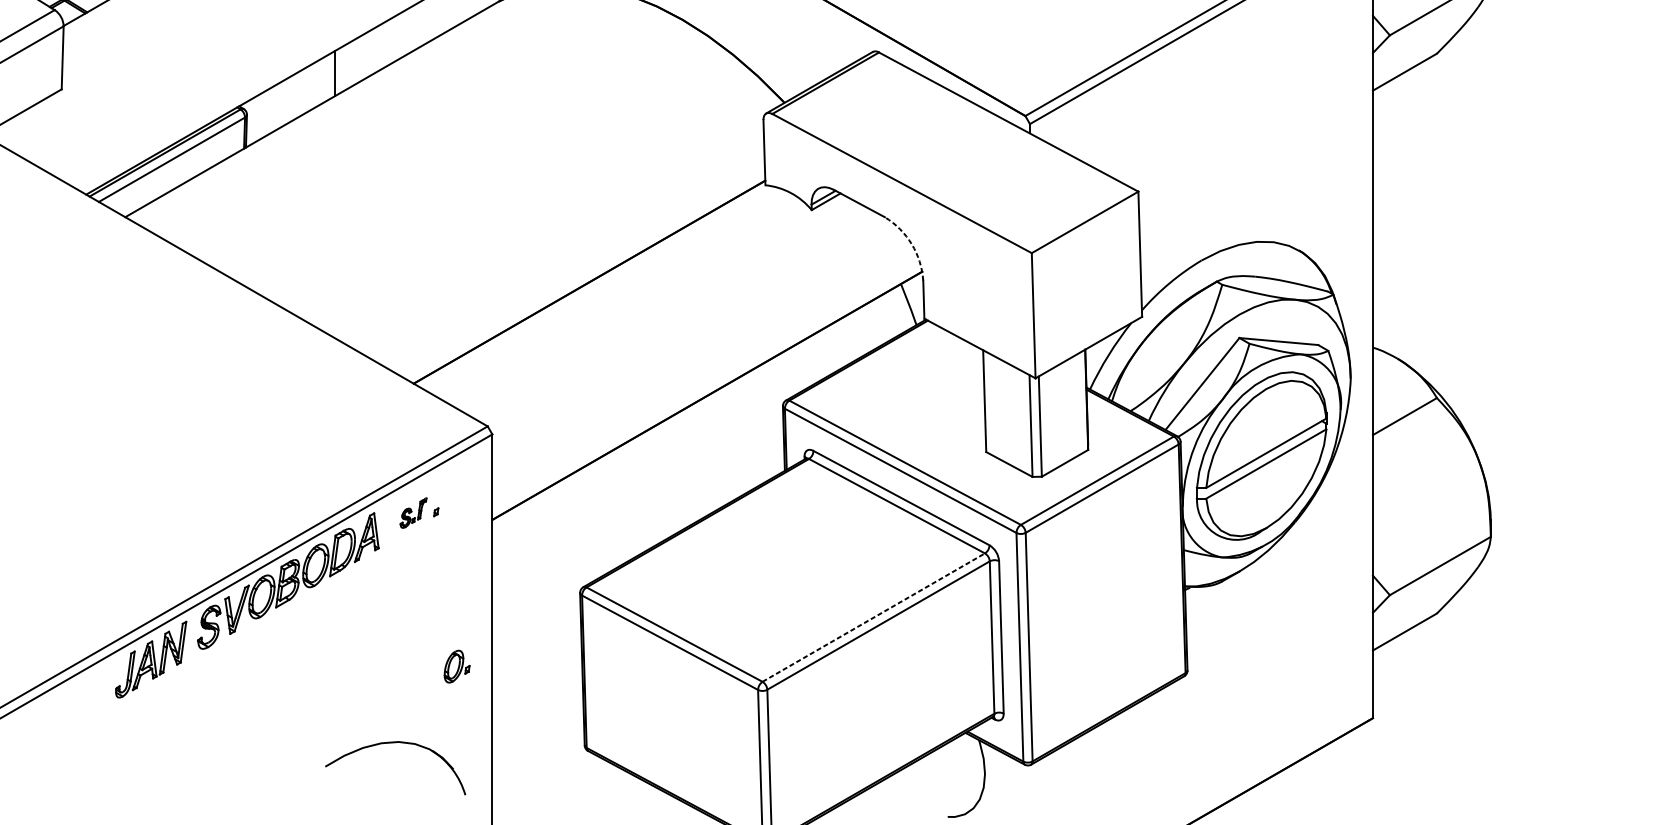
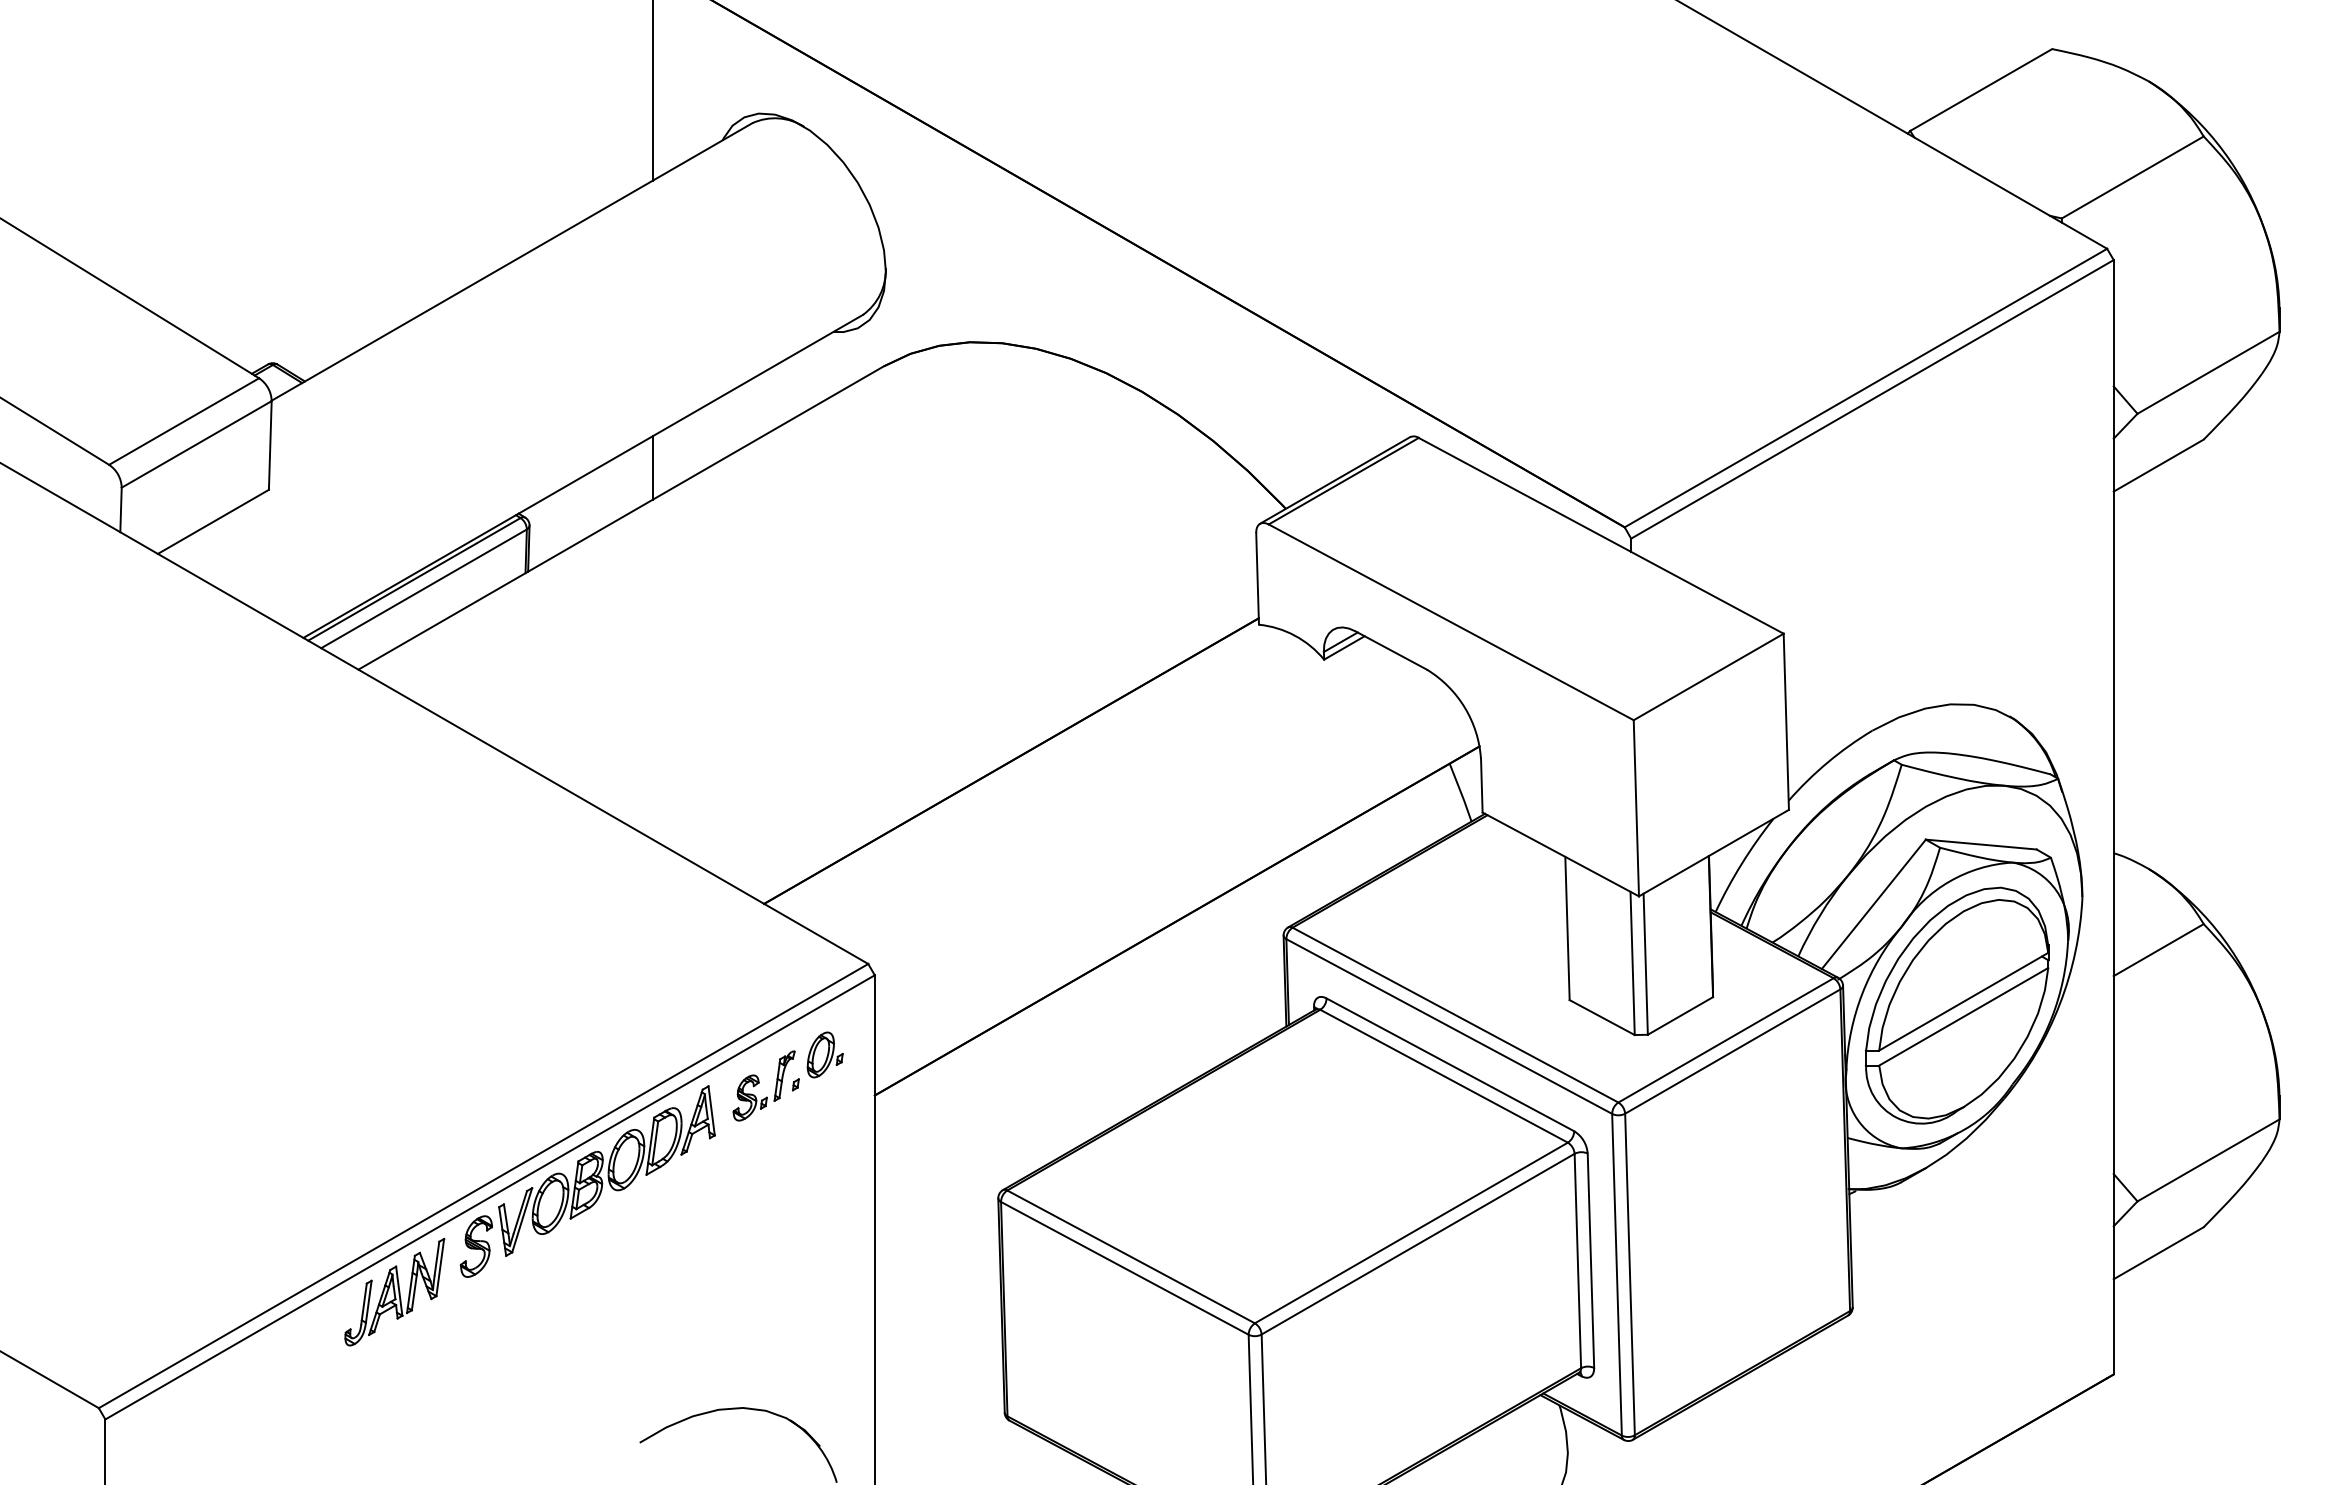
arc: (911, 244) -> (1464, 707), dashed -> solid
part: (413, 512) -> (763, 1085), size x1.67
line: (873, 617) -> (1411, 1232), dashed -> solid
part: (456, 666) -> (824, 1054), moved

